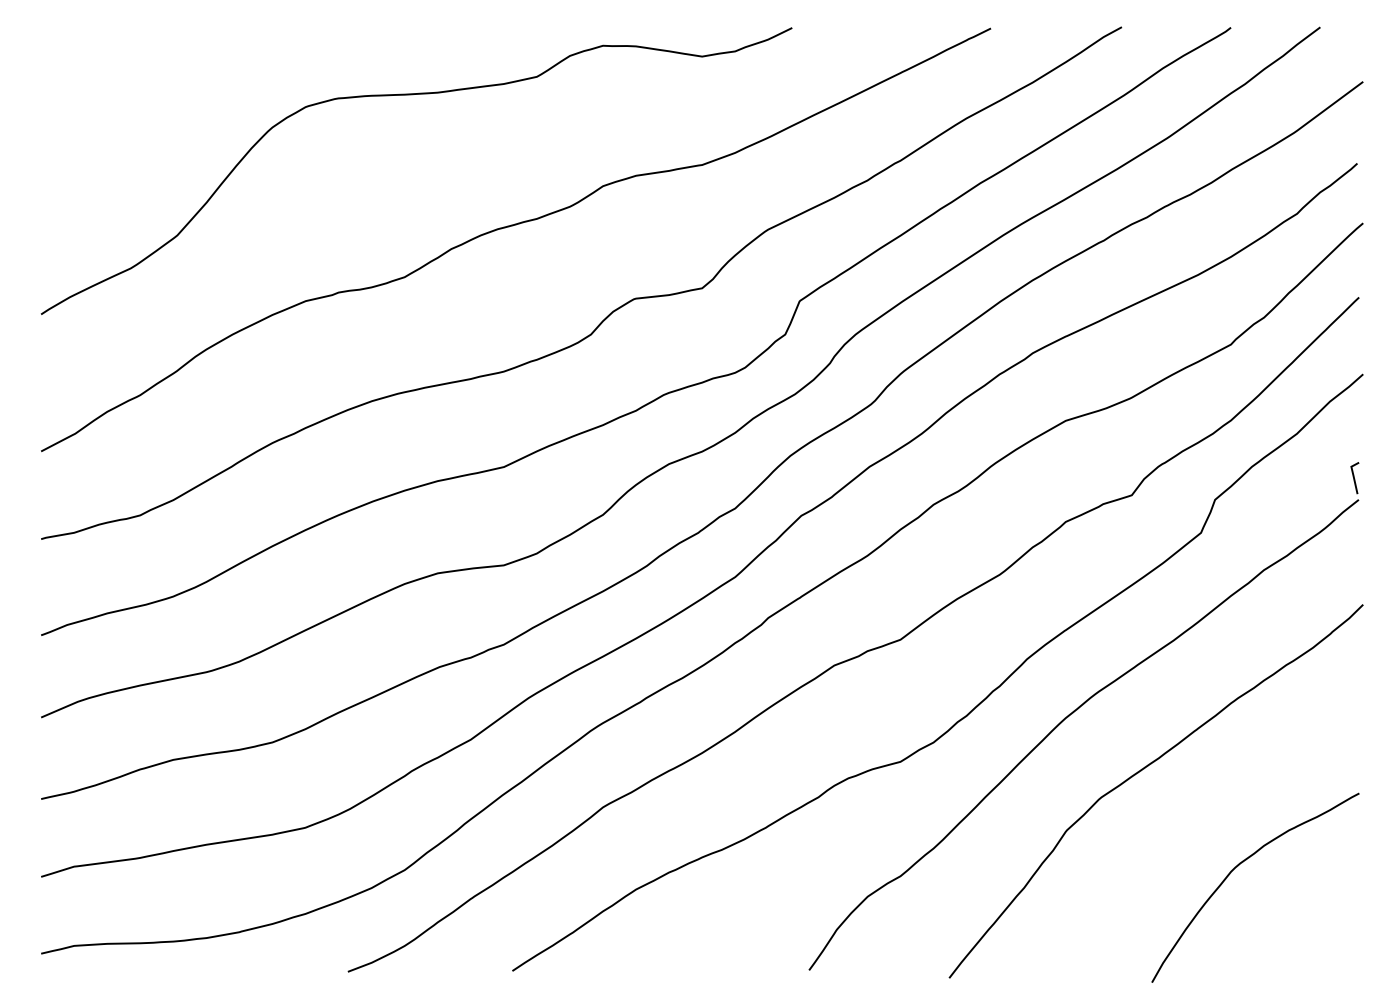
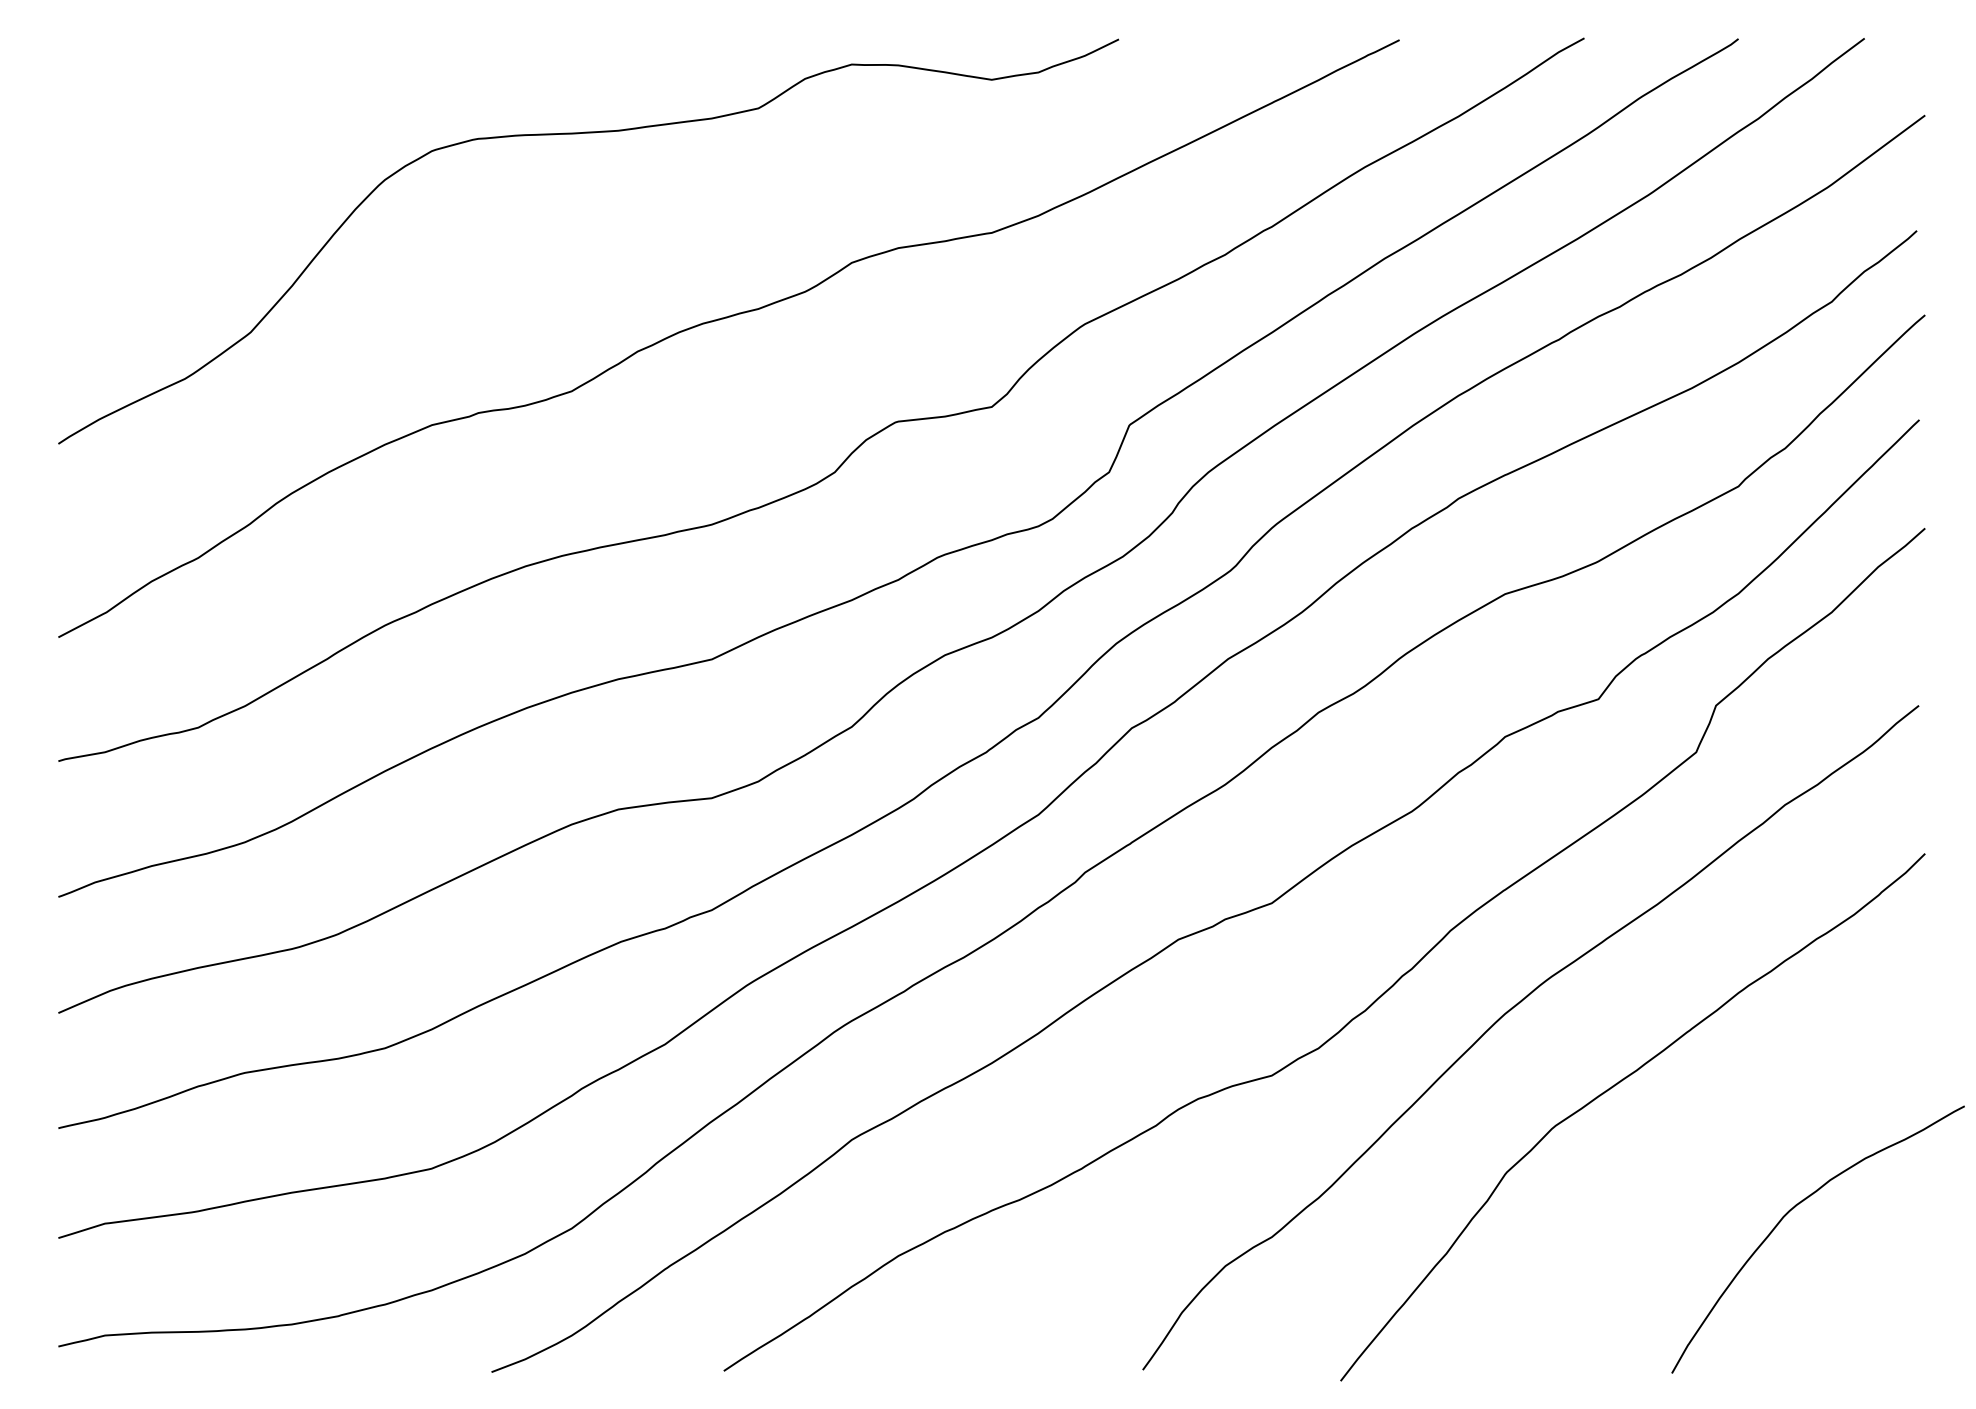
line: (1354, 477) -> (1912, 674), removed
curve: (1238, 865) -> (1794, 1208), moved

